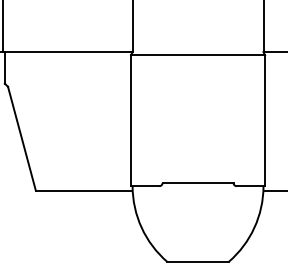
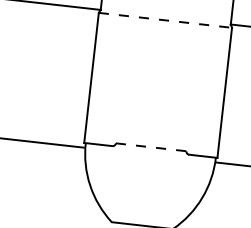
line: (198, 55) -> (165, 20), solid -> dashed
line: (198, 183) -> (151, 147), solid -> dashed

